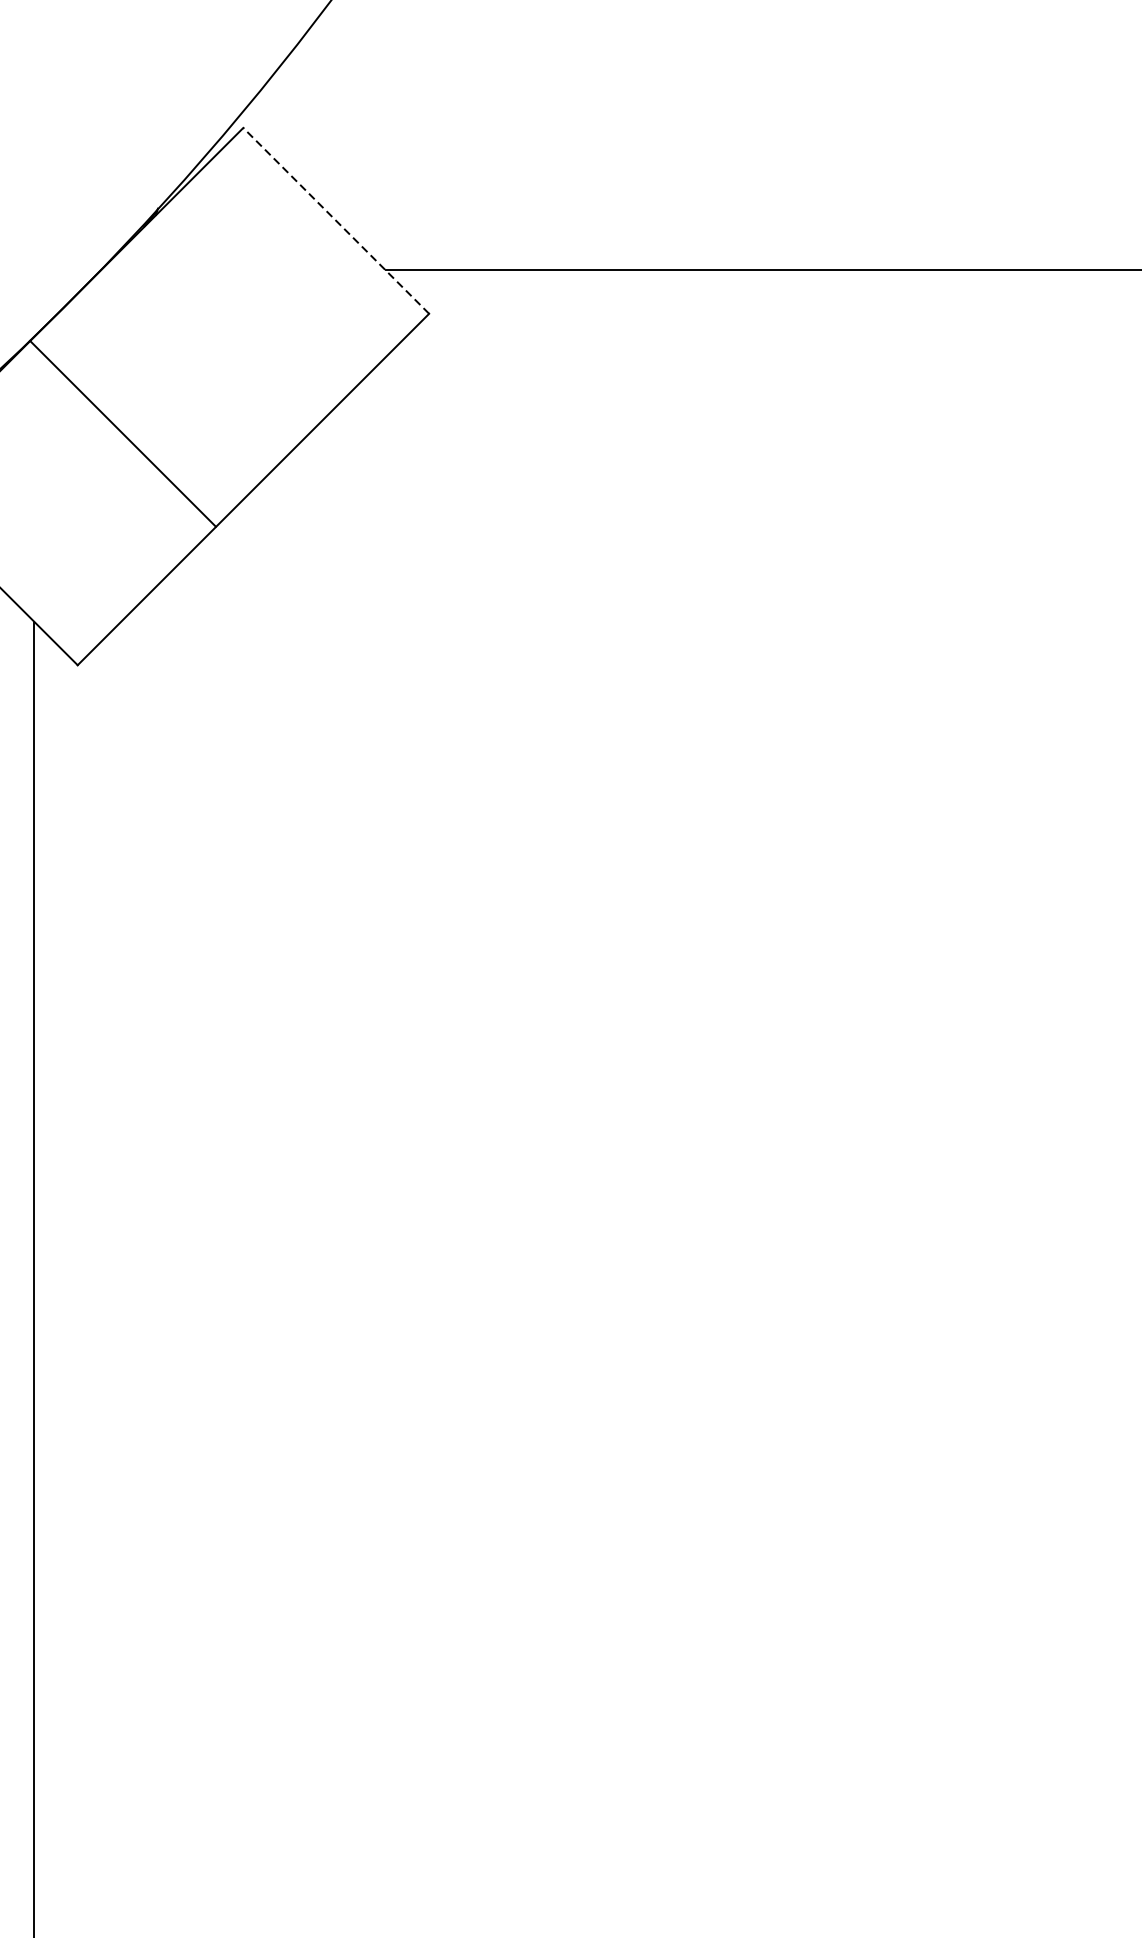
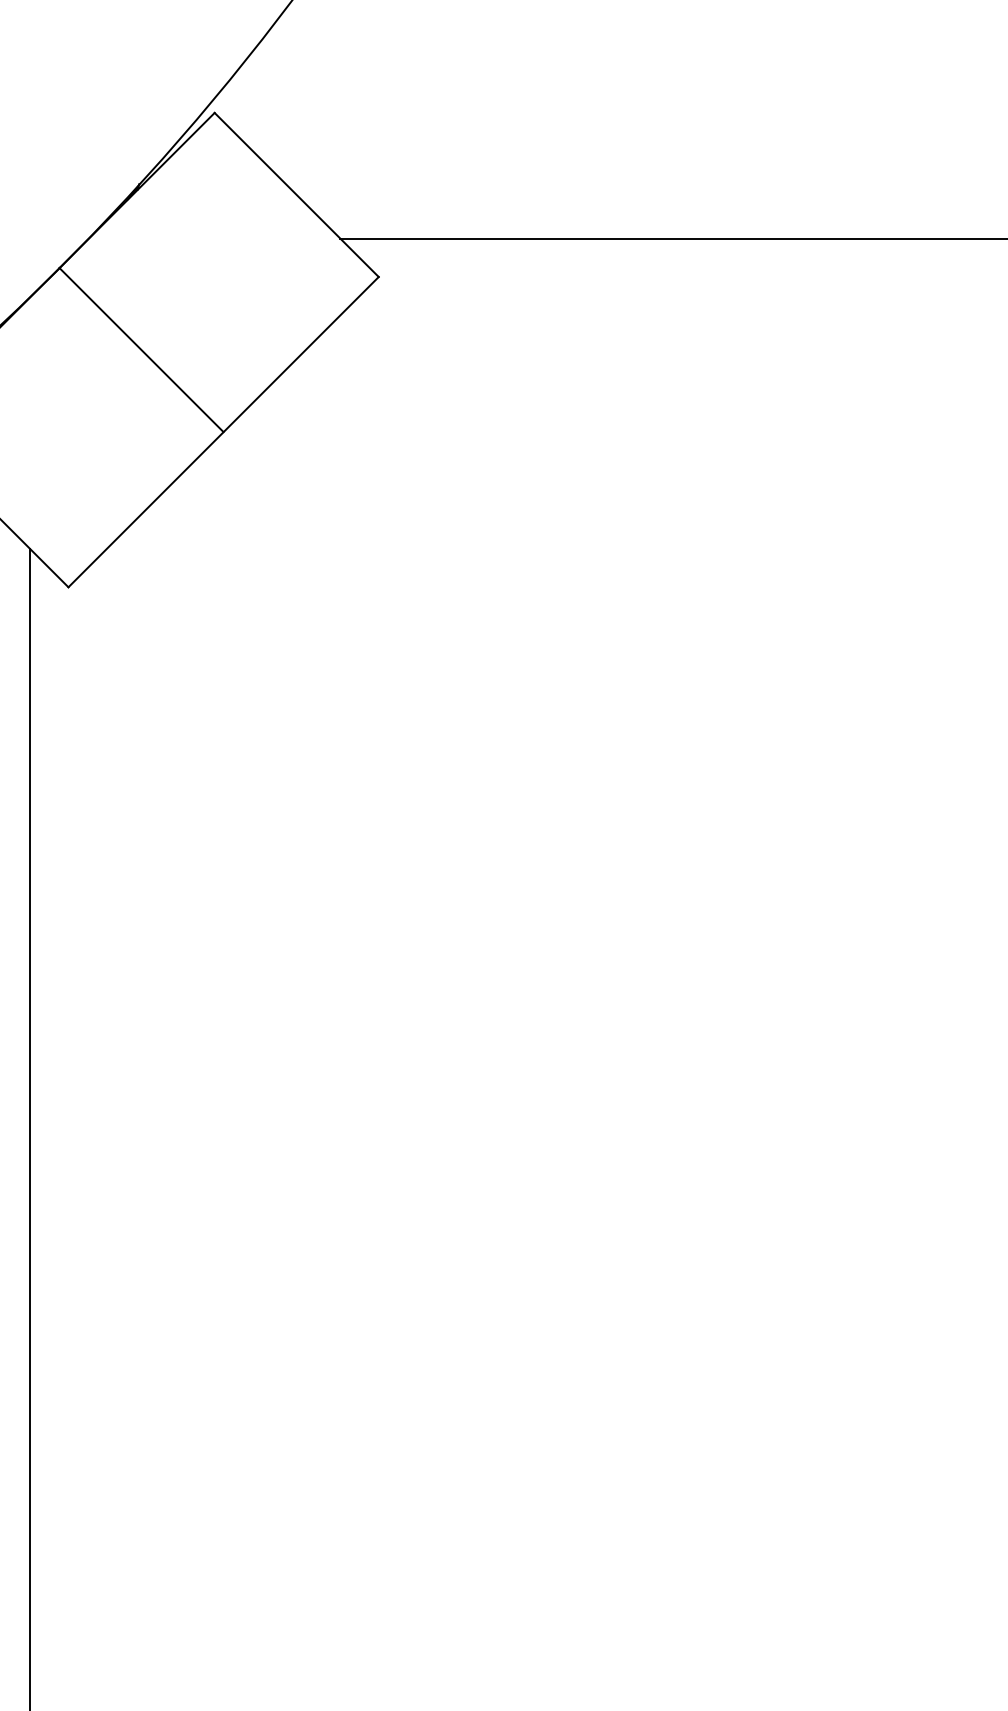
line: (335, 220) -> (296, 194), dashed -> solid
line: (123, 433) -> (141, 349), moved

